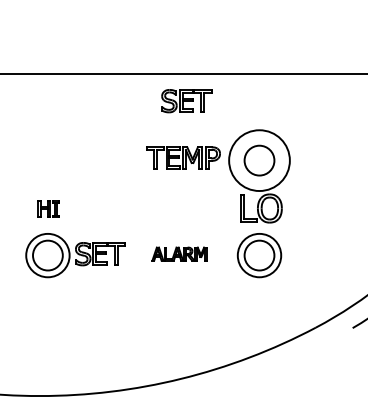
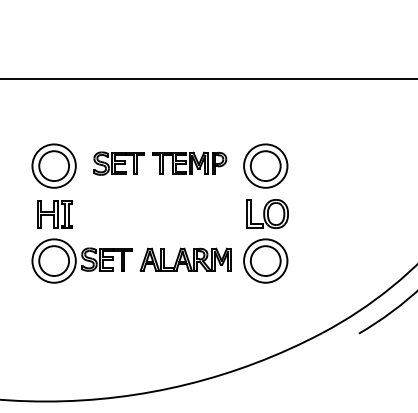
part: (186, 101) -> (118, 163), moved
part: (47, 160) -> (53, 165), added
circle: (259, 160) -> (265, 165), size x0.71
part: (48, 209) -> (54, 214), size x1.67
part: (179, 254) -> (185, 259), size x1.67

